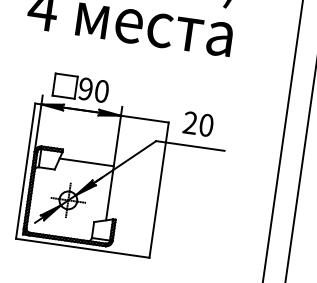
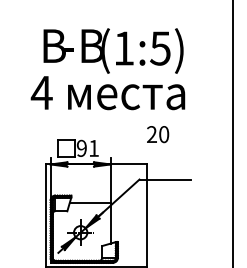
text: (102, 90) -> (94, 147), 90 -> 91
text: (199, 124) -> (158, 134), moved

